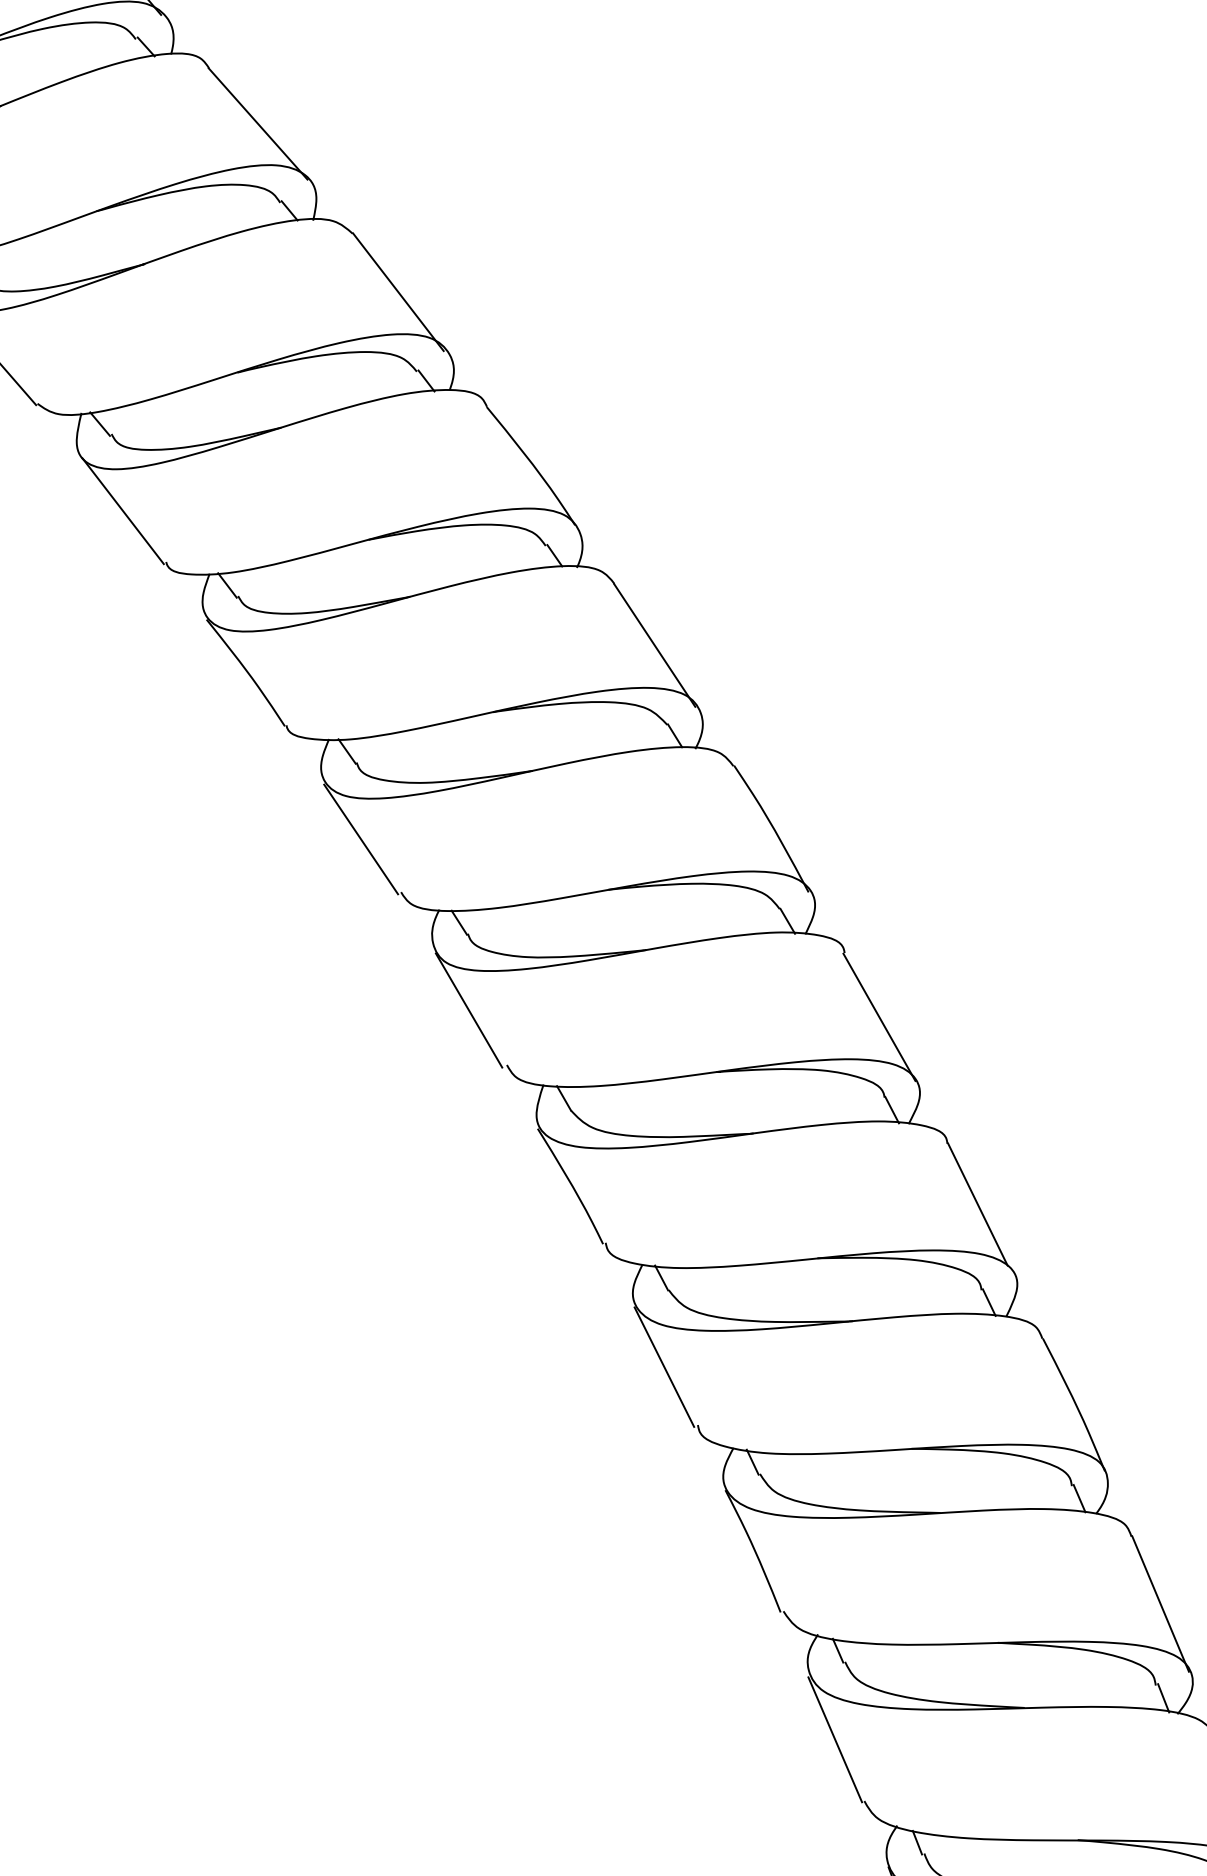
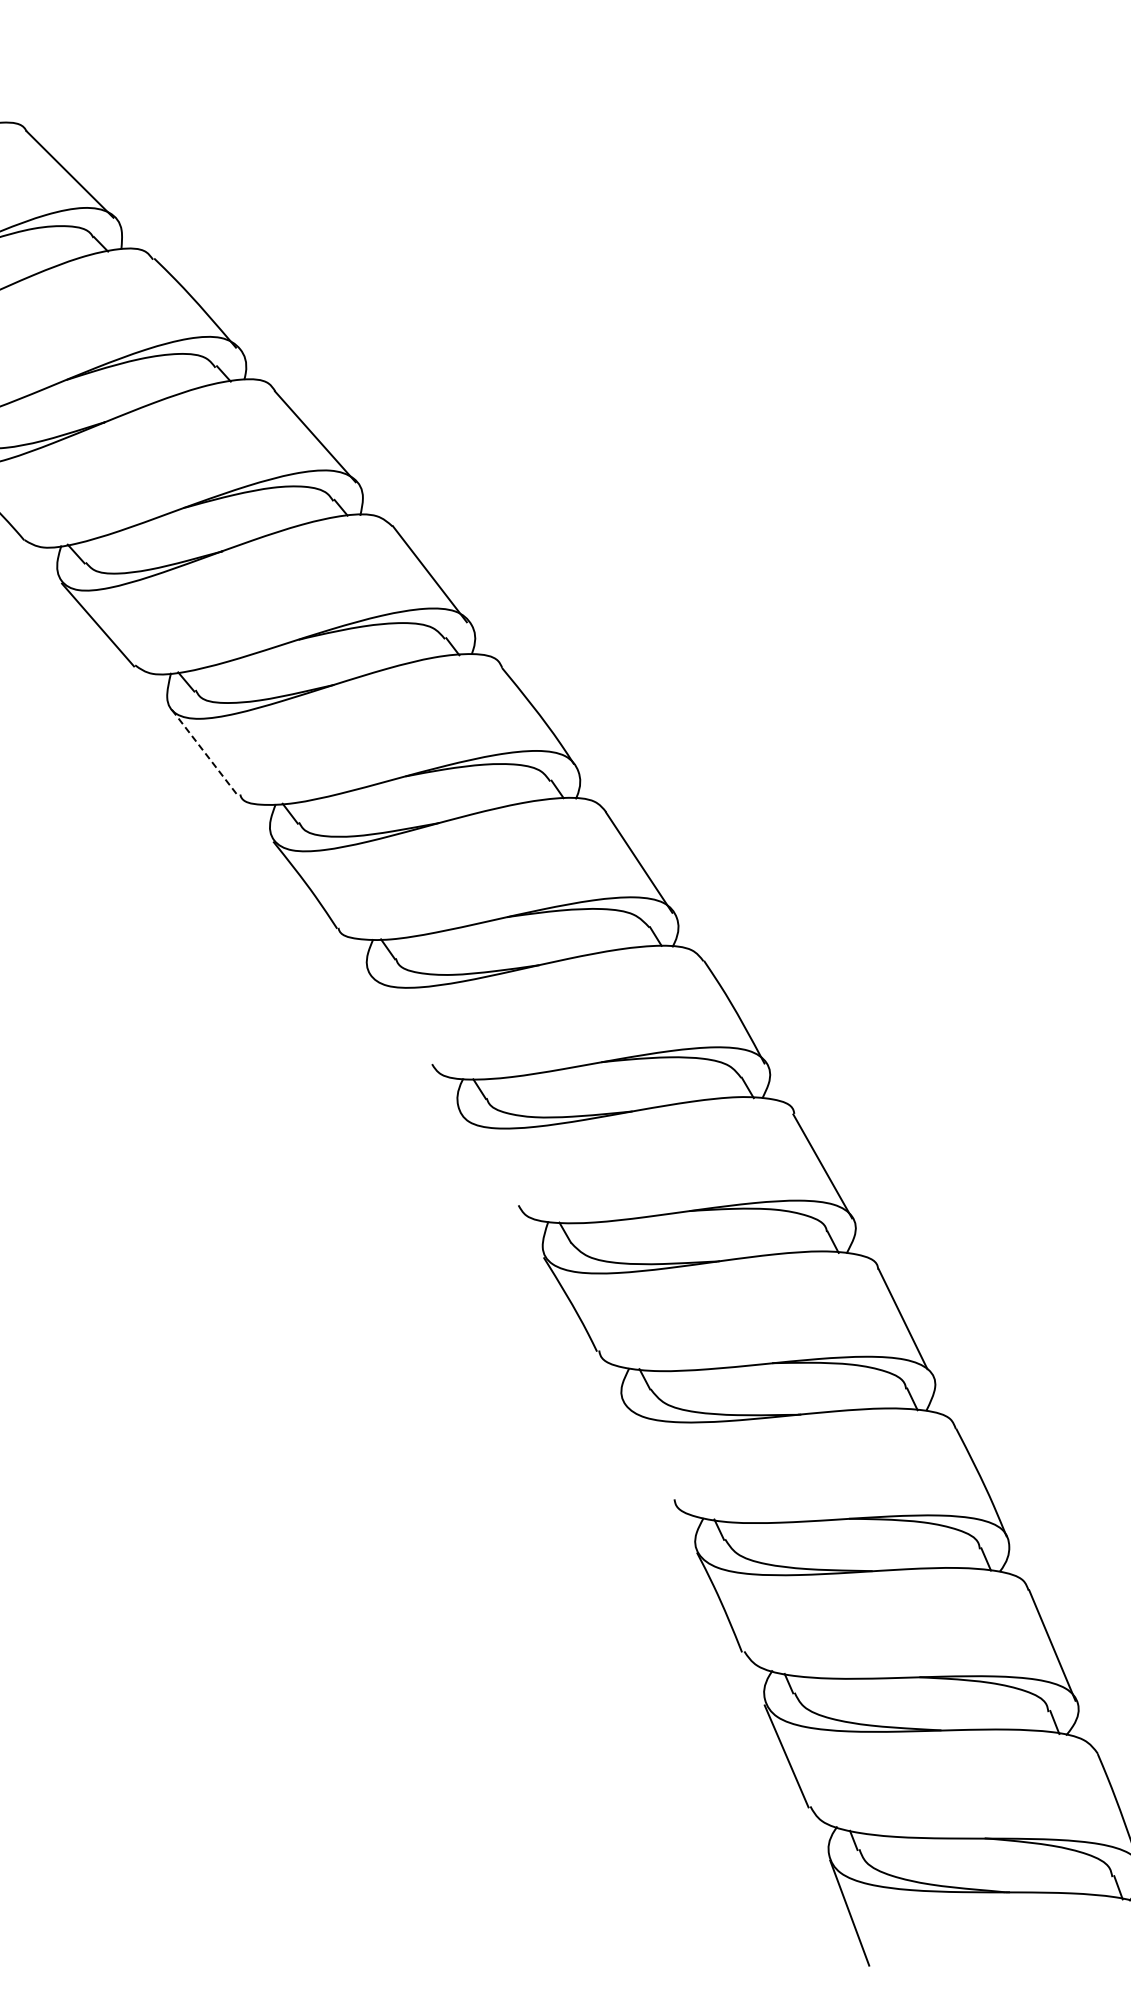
line: (123, 511) -> (205, 753), solid -> dashed
line: (361, 838) -> (399, 1020), removed
line: (468, 1010) -> (487, 1160), removed
line: (663, 1366) -> (646, 1451), removed

